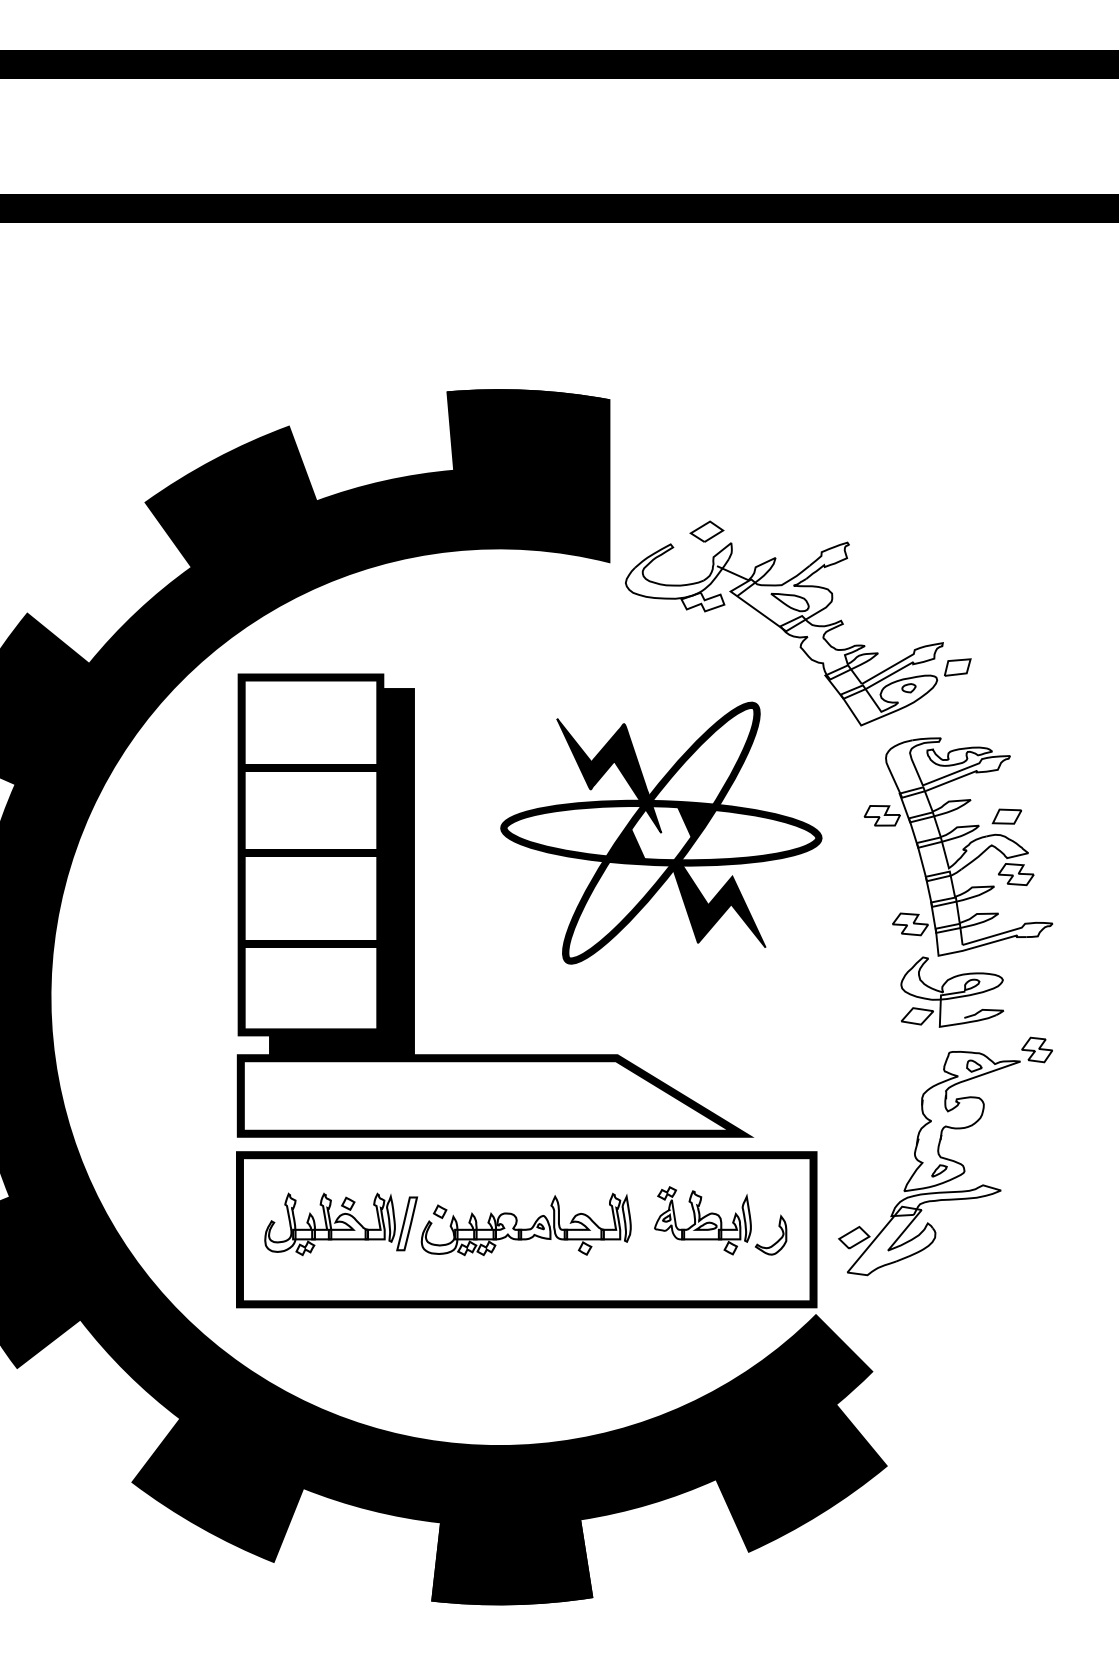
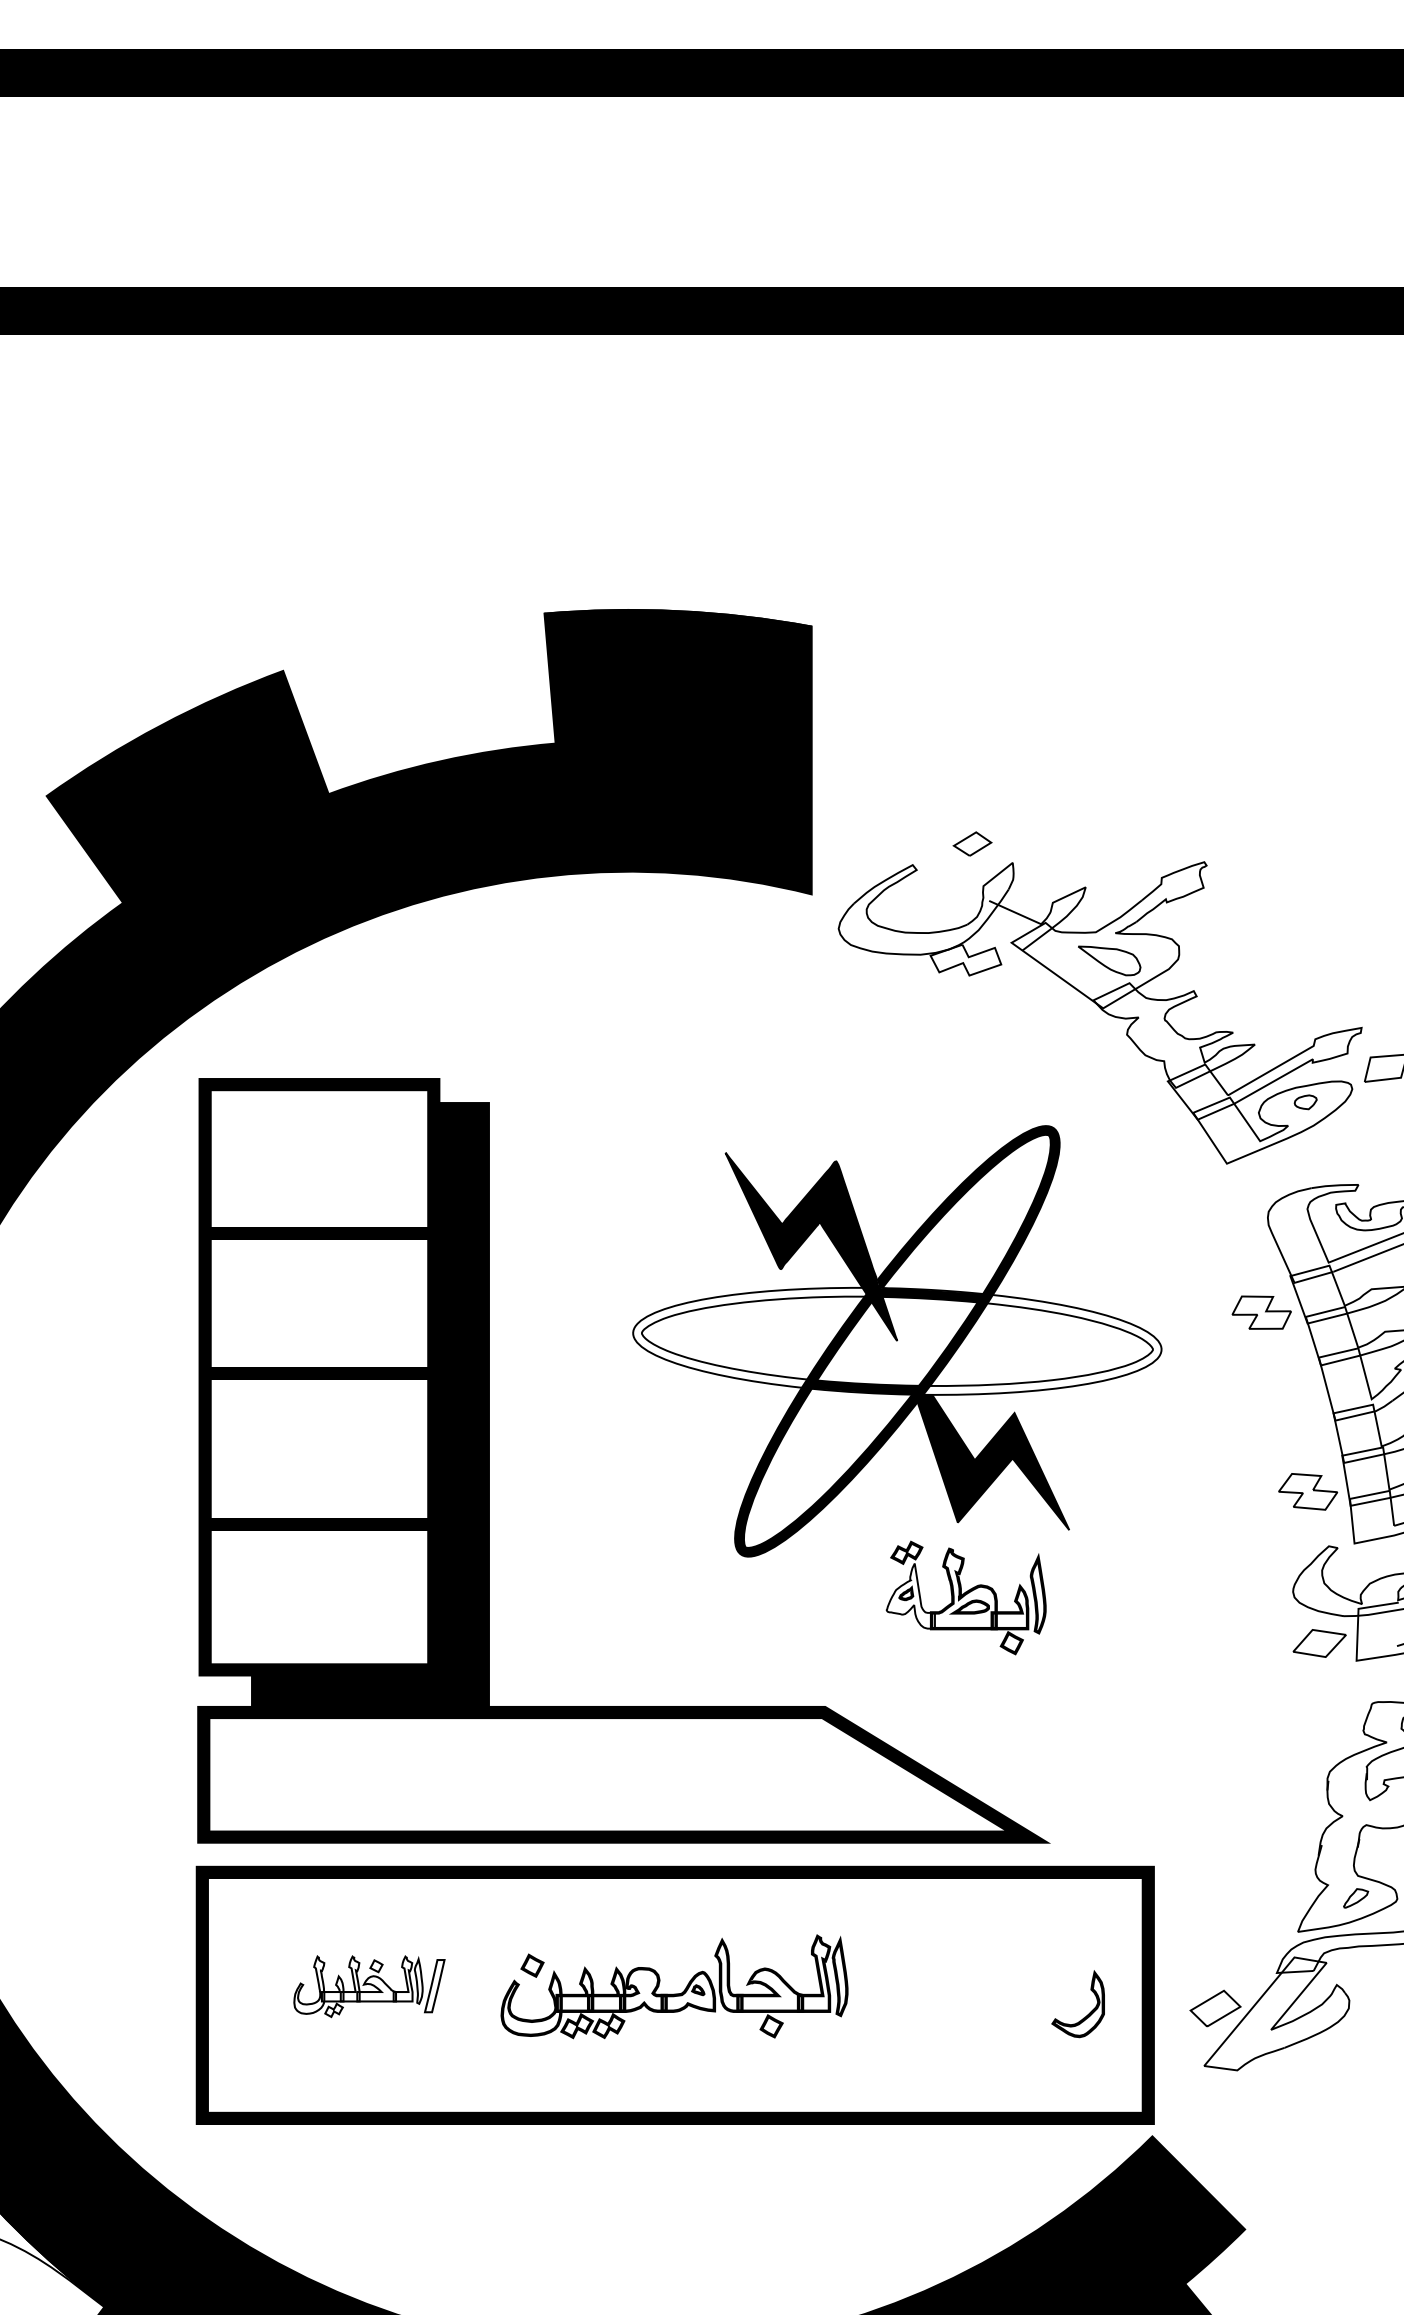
part: (706, 531) -> (971, 843), size x0.7
fill: (579, 832) -> (762, 1340), removed
fill: (742, 833) -> (1031, 1341), removed
part: (702, 1220) -> (965, 1597), moved
part: (341, 1224) -> (369, 1986), size x0.6

